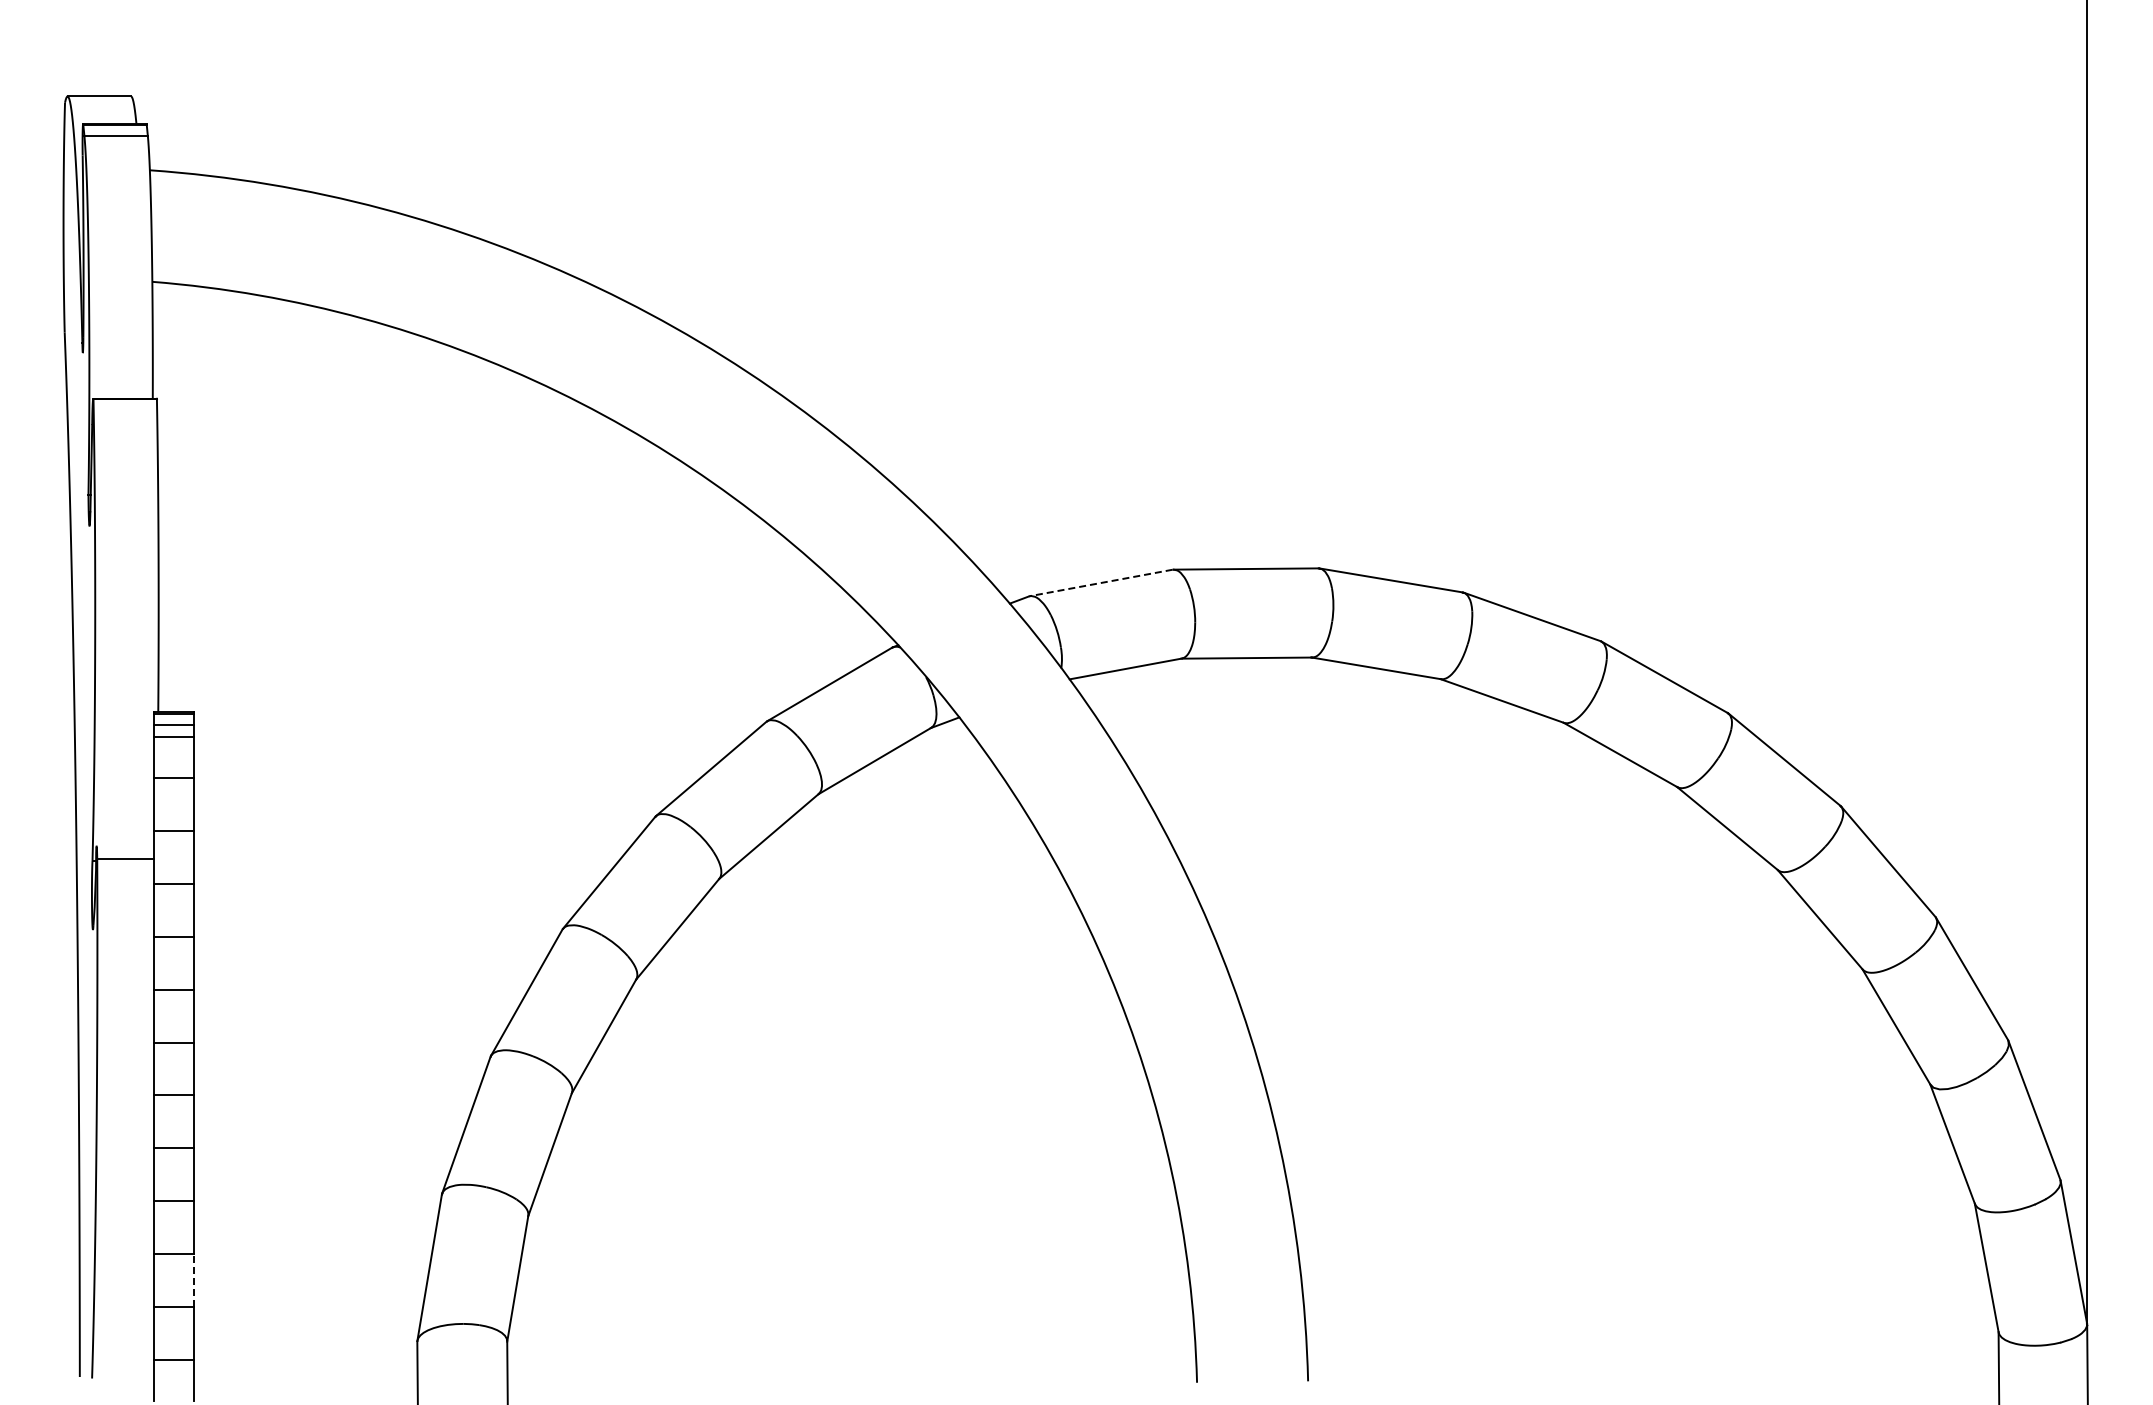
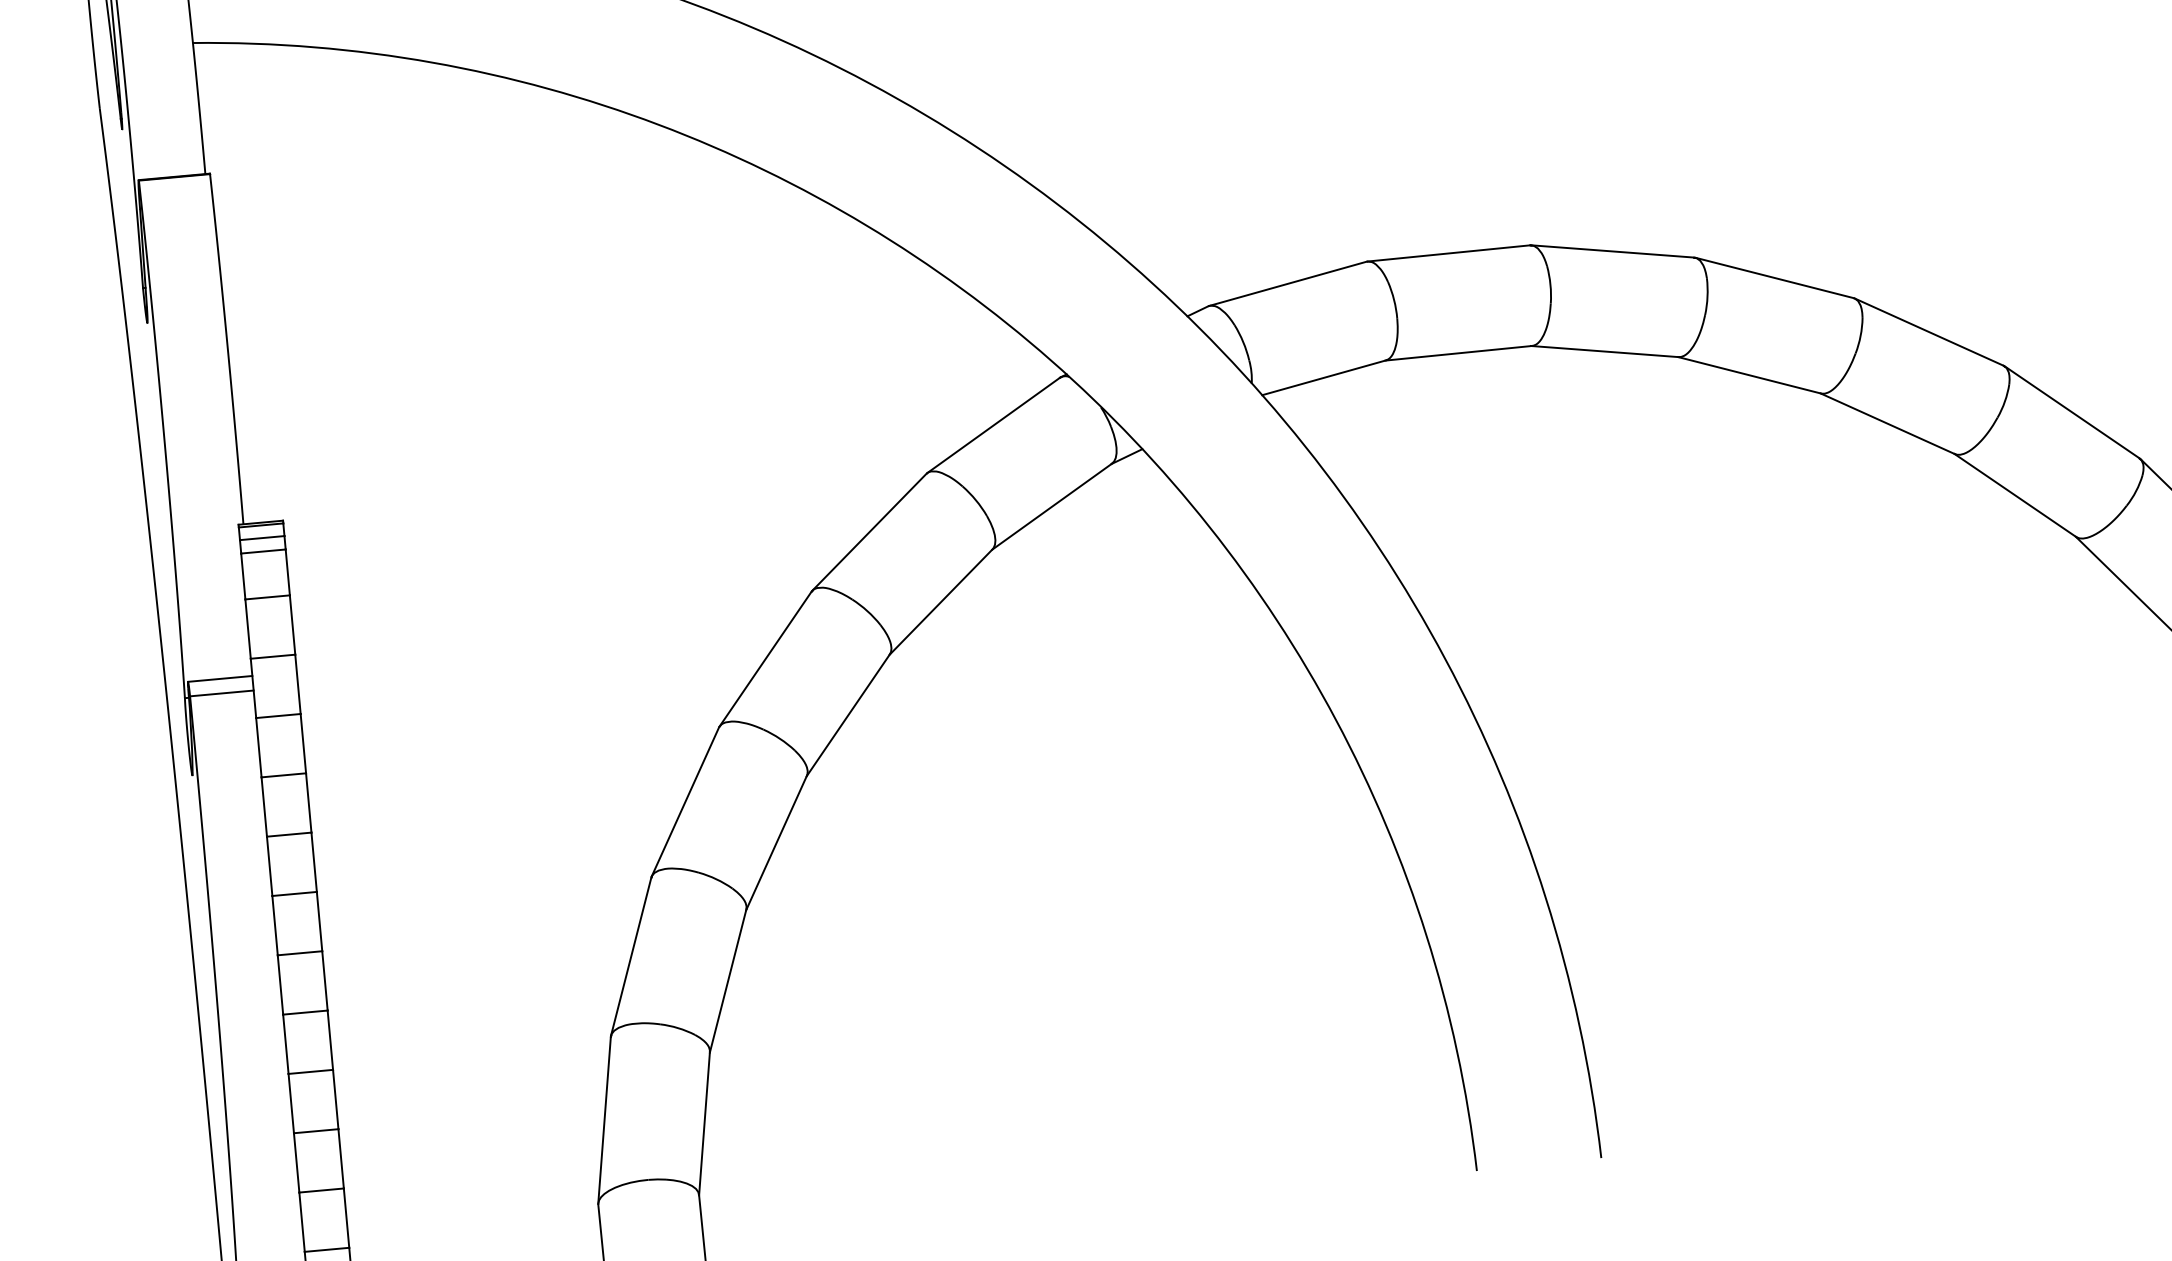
line: (1100, 583) -> (1287, 284), dashed -> solid
line: (124, 846) -> (219, 679), added
line: (193, 1280) -> (341, 1158), dashed -> solid

